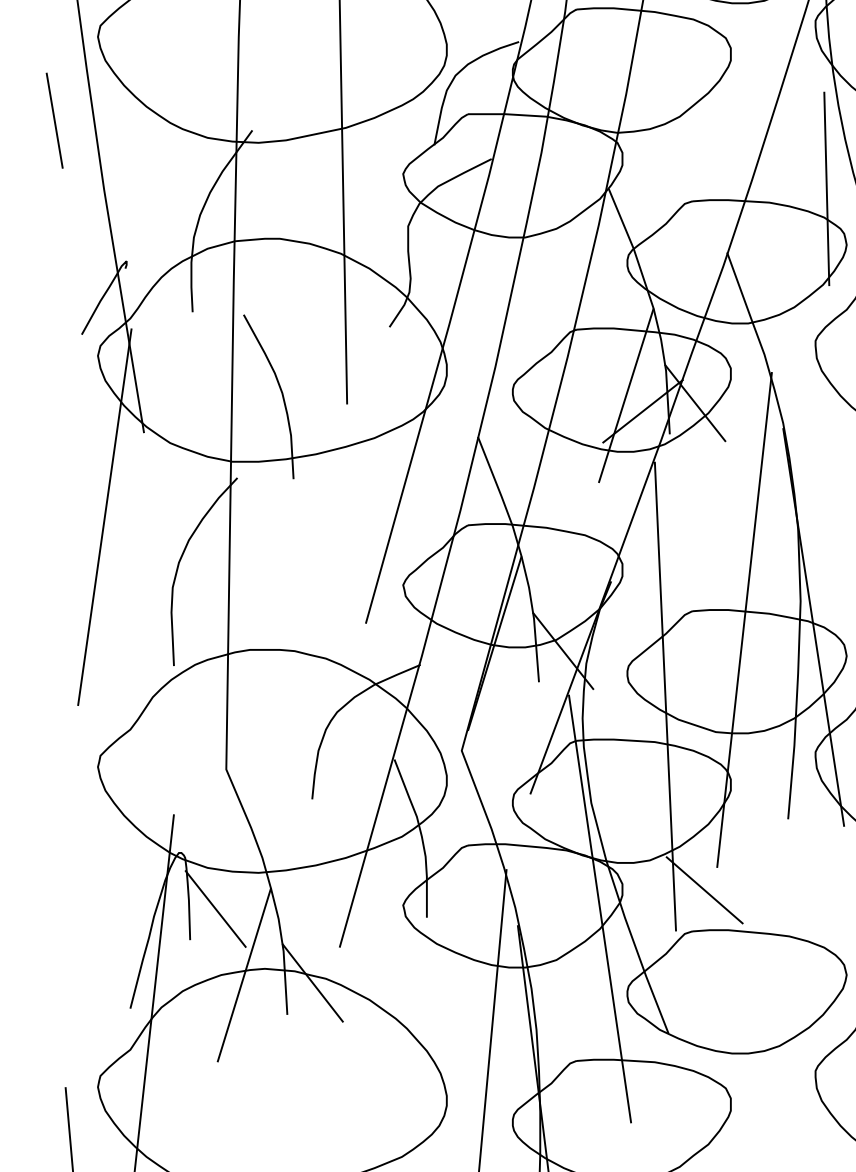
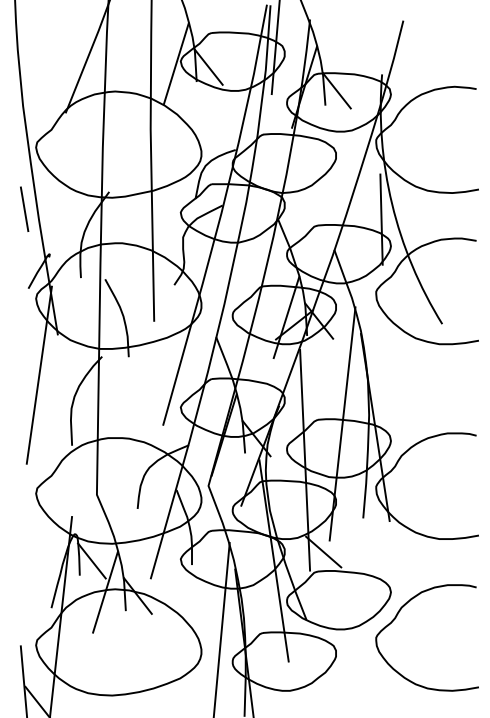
line: (54, 119) -> (24, 208), moved

